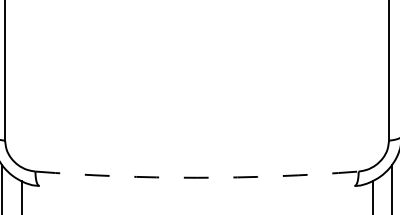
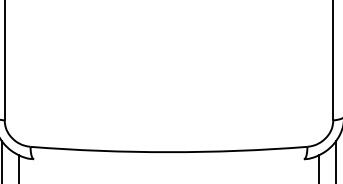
arc: (197, 178) -> (169, 152), dashed -> solid

